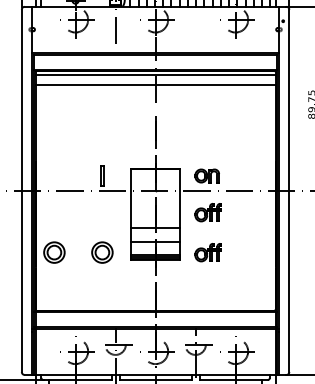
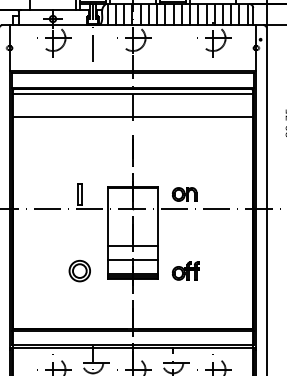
line: (155, 85) -> (132, 116), moved
part: (207, 212) -> (184, 230), removed
part: (54, 252) -> (31, 270), removed

